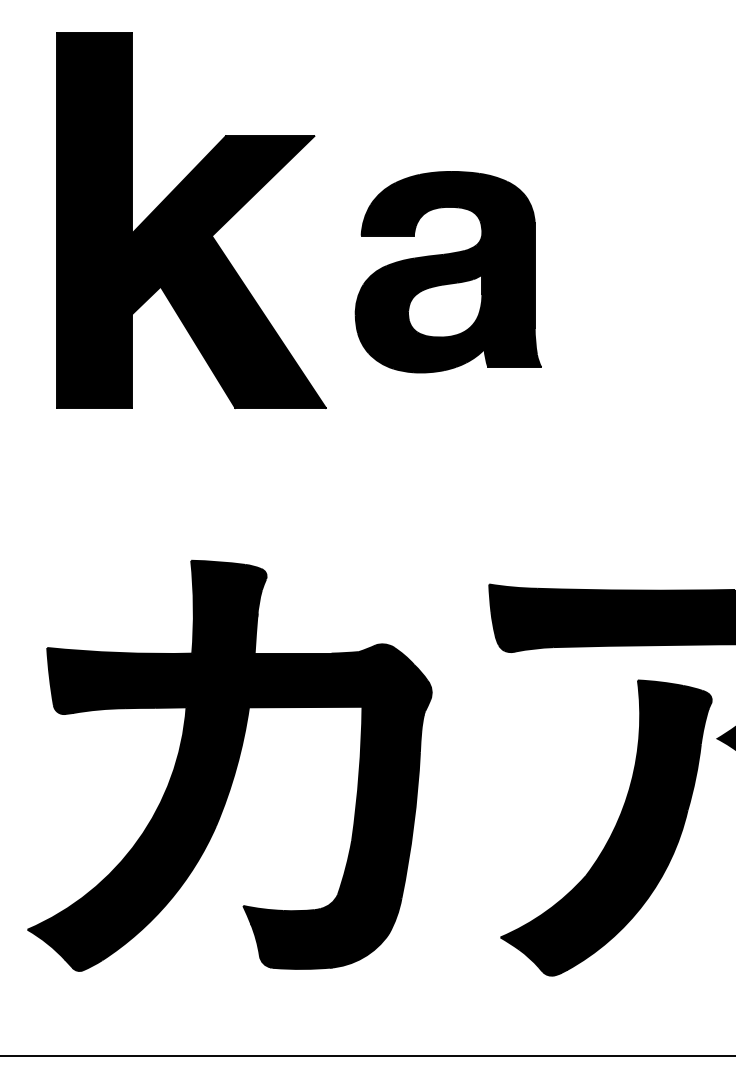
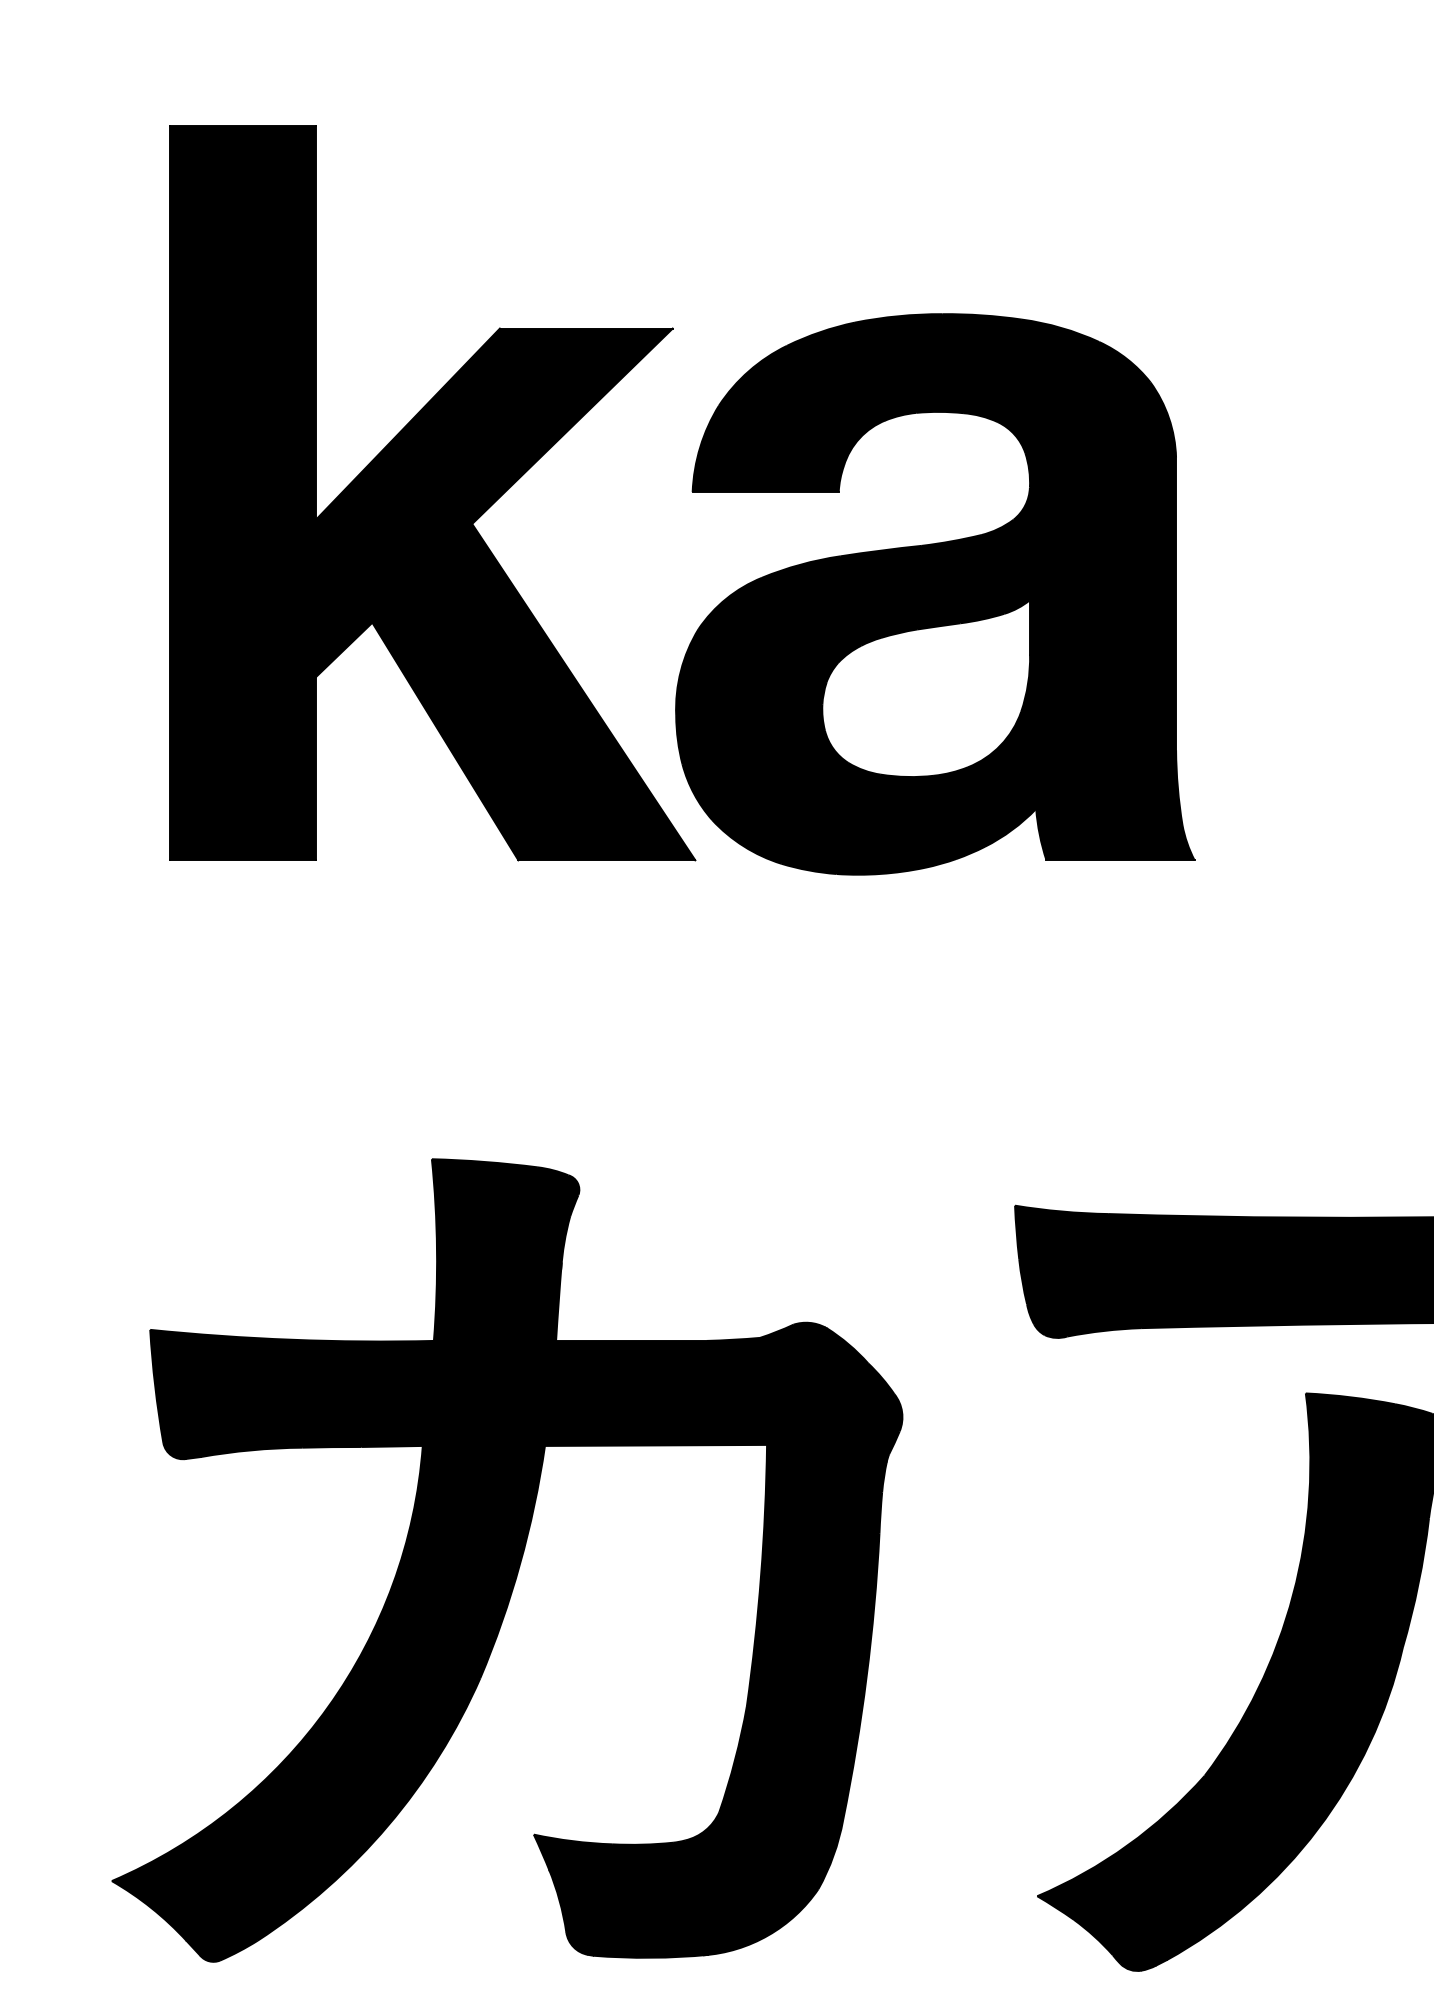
part: (448, 272) -> (935, 595), size x1.43

